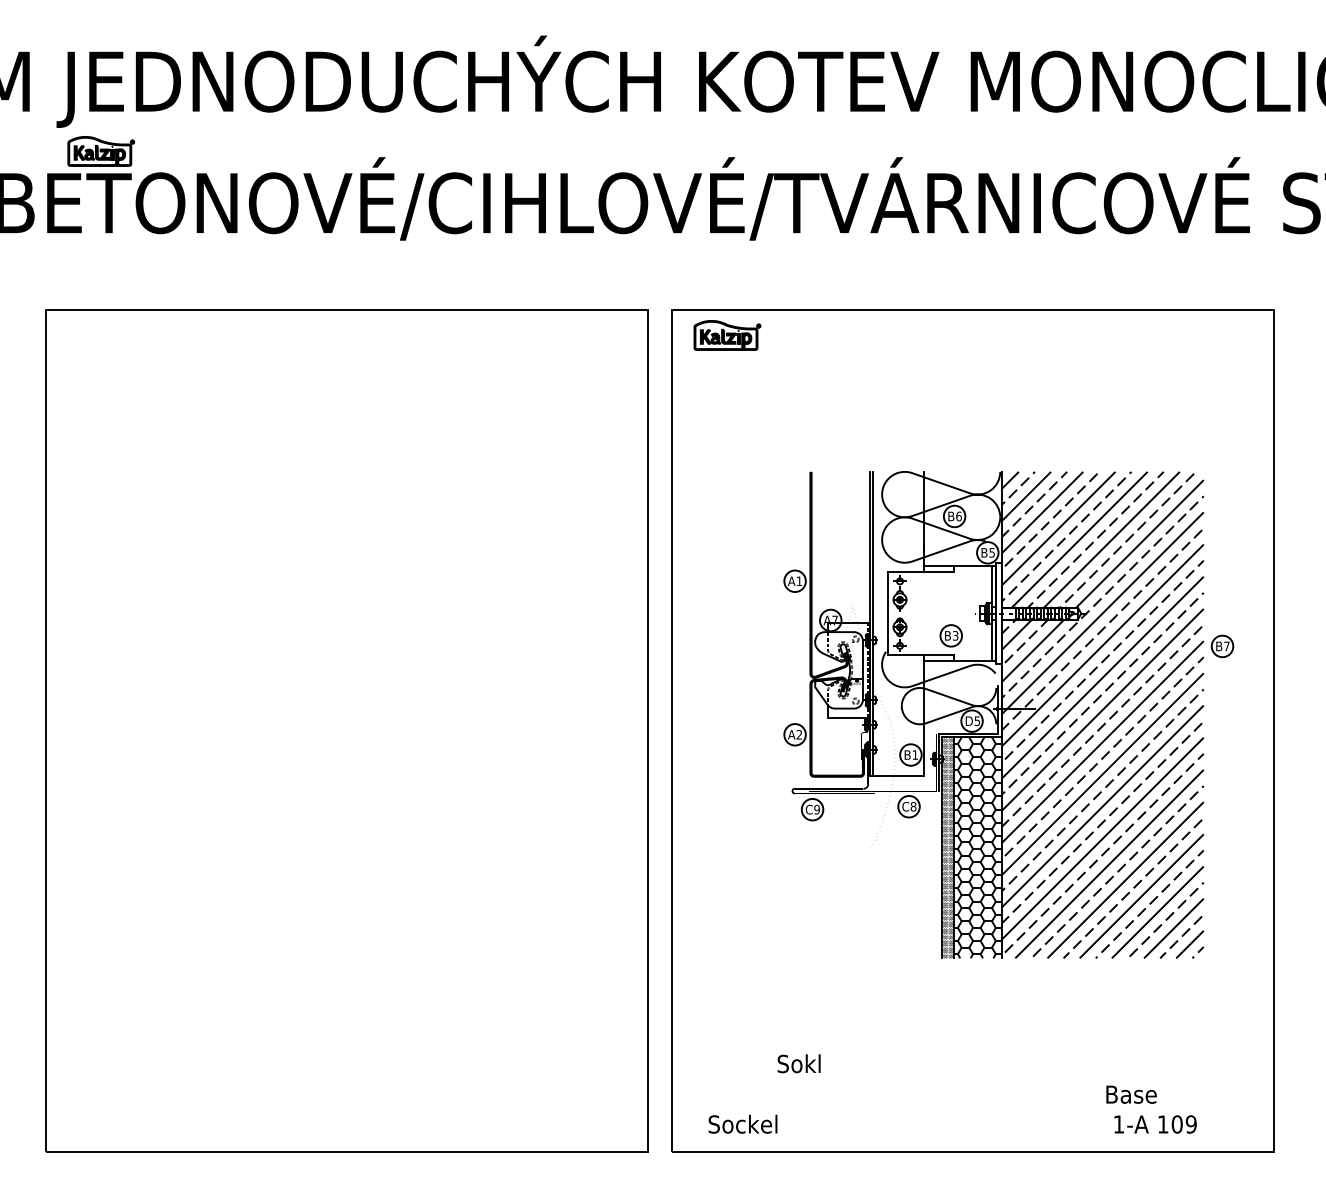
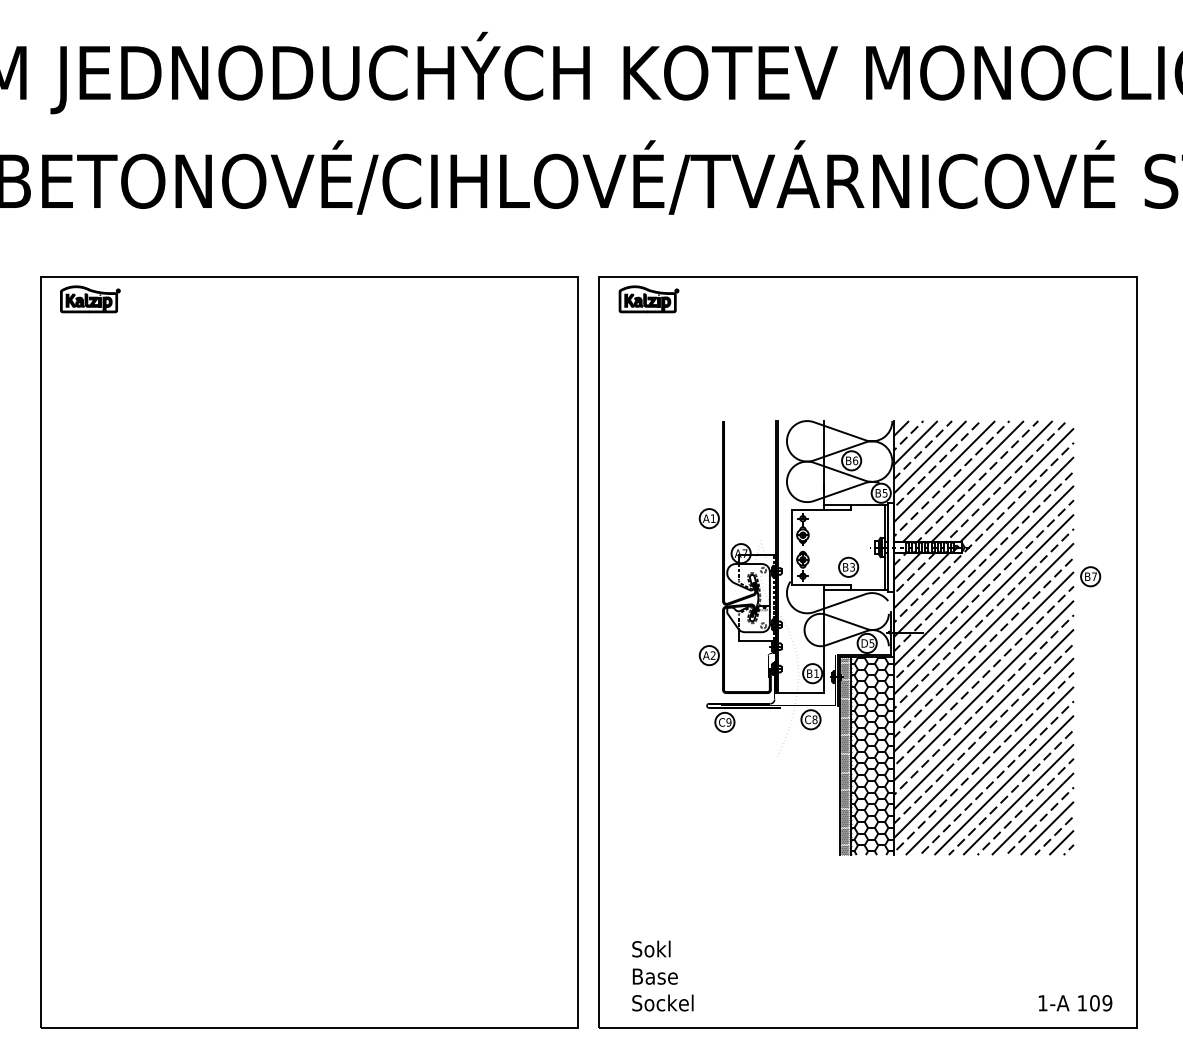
part: (101, 151) -> (90, 299), moved
text: (798, 1063) -> (650, 948), moved
text: (1131, 1094) -> (655, 976), moved
text: (1155, 1124) -> (1075, 1003), moved

